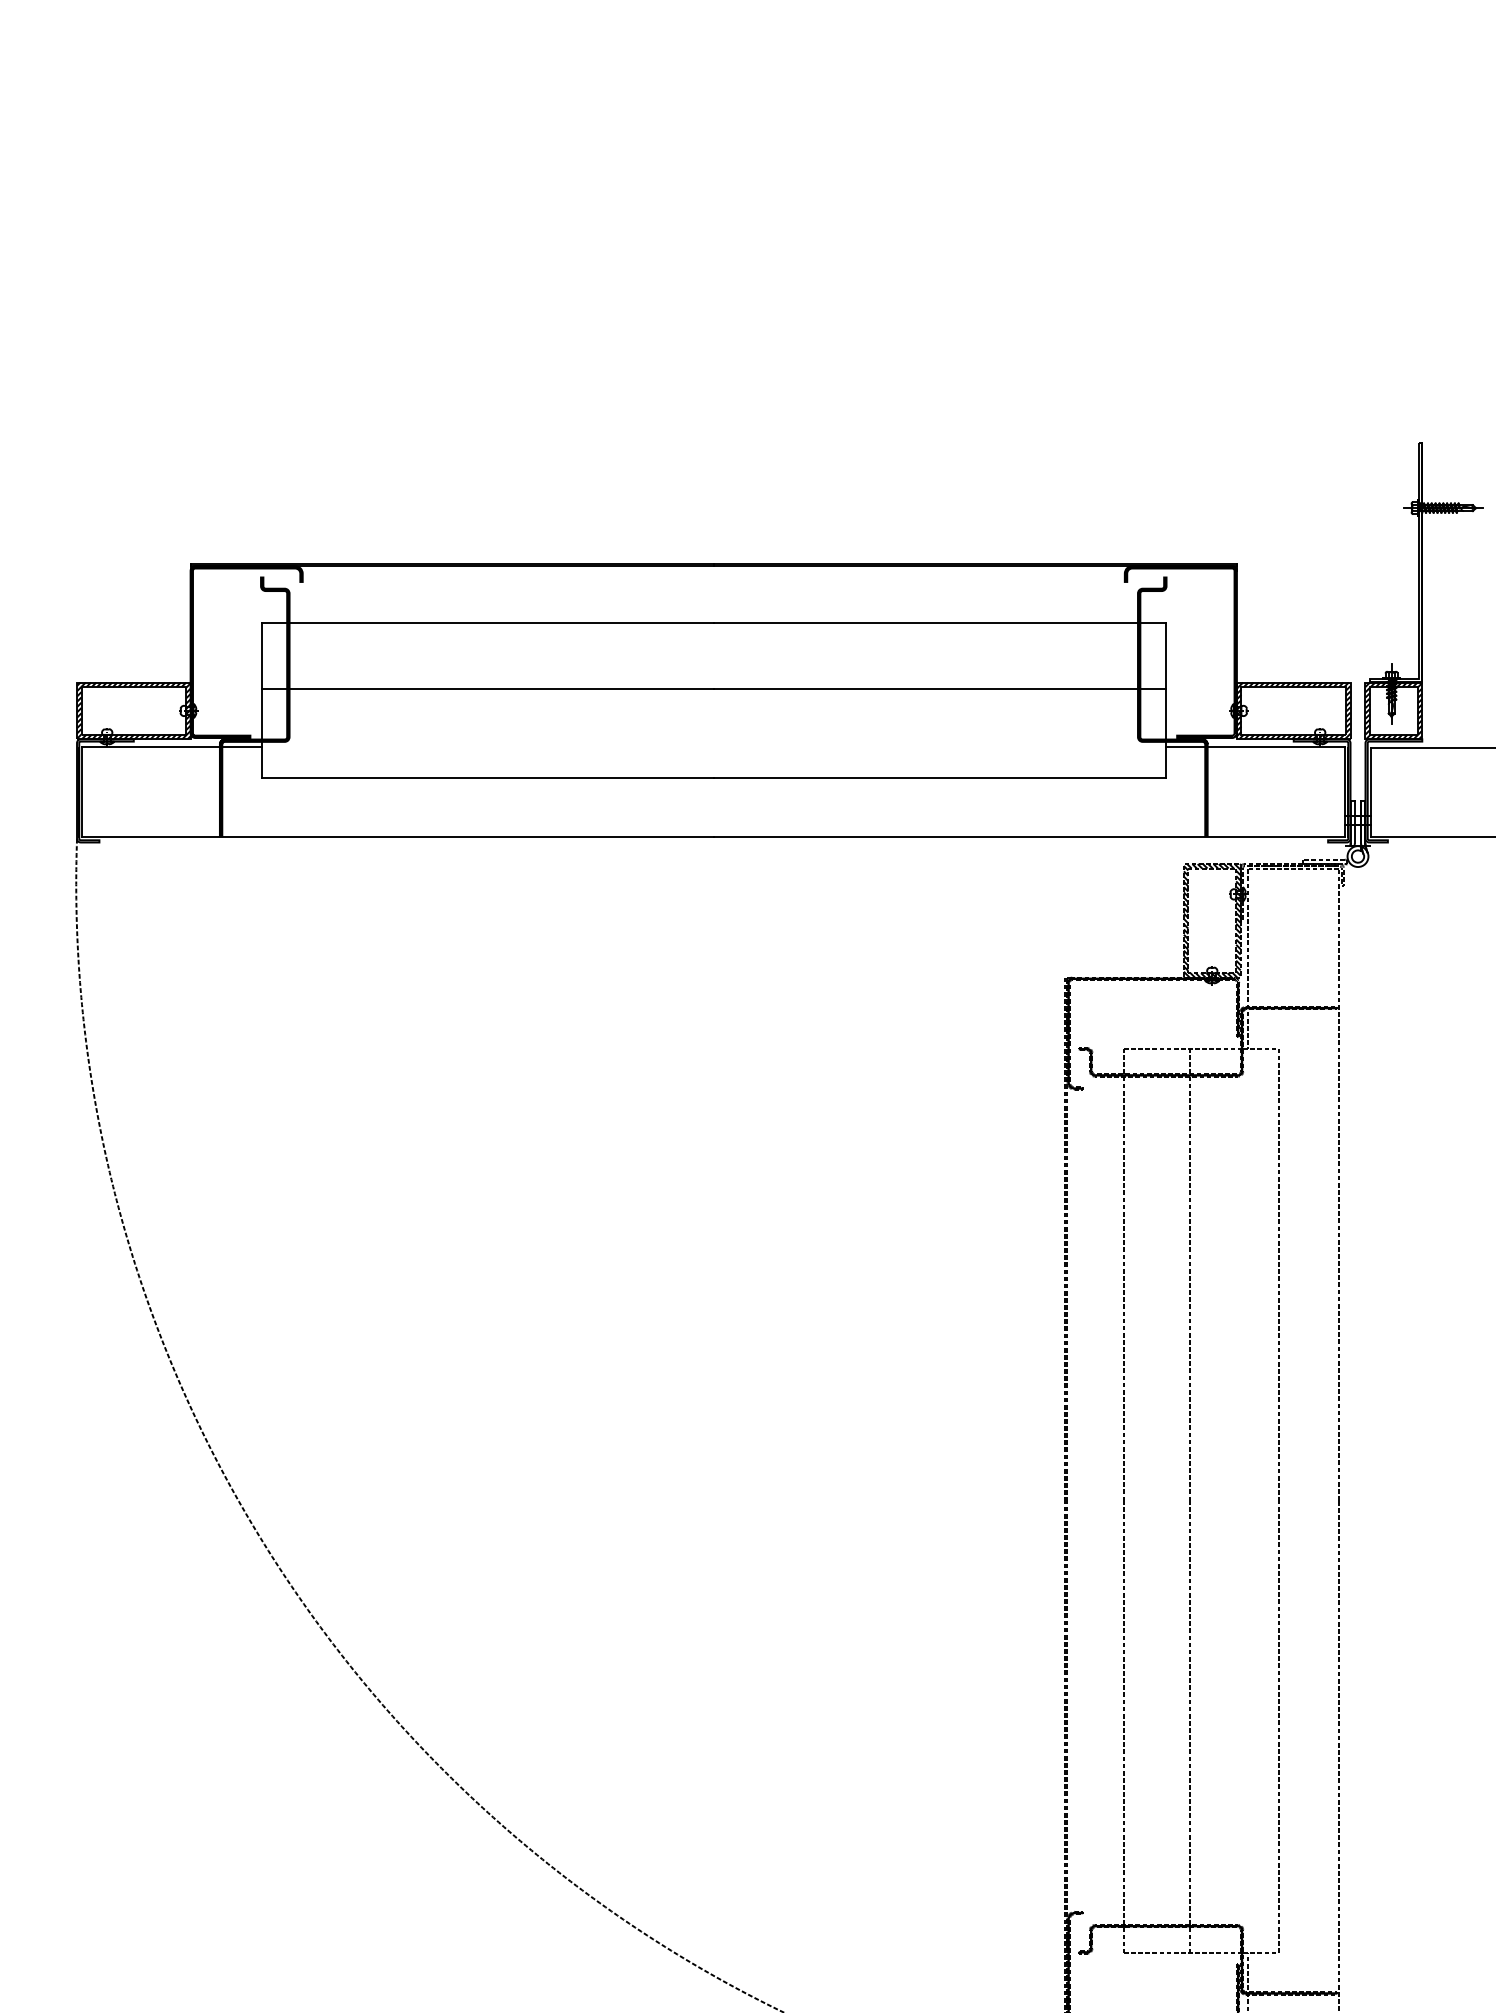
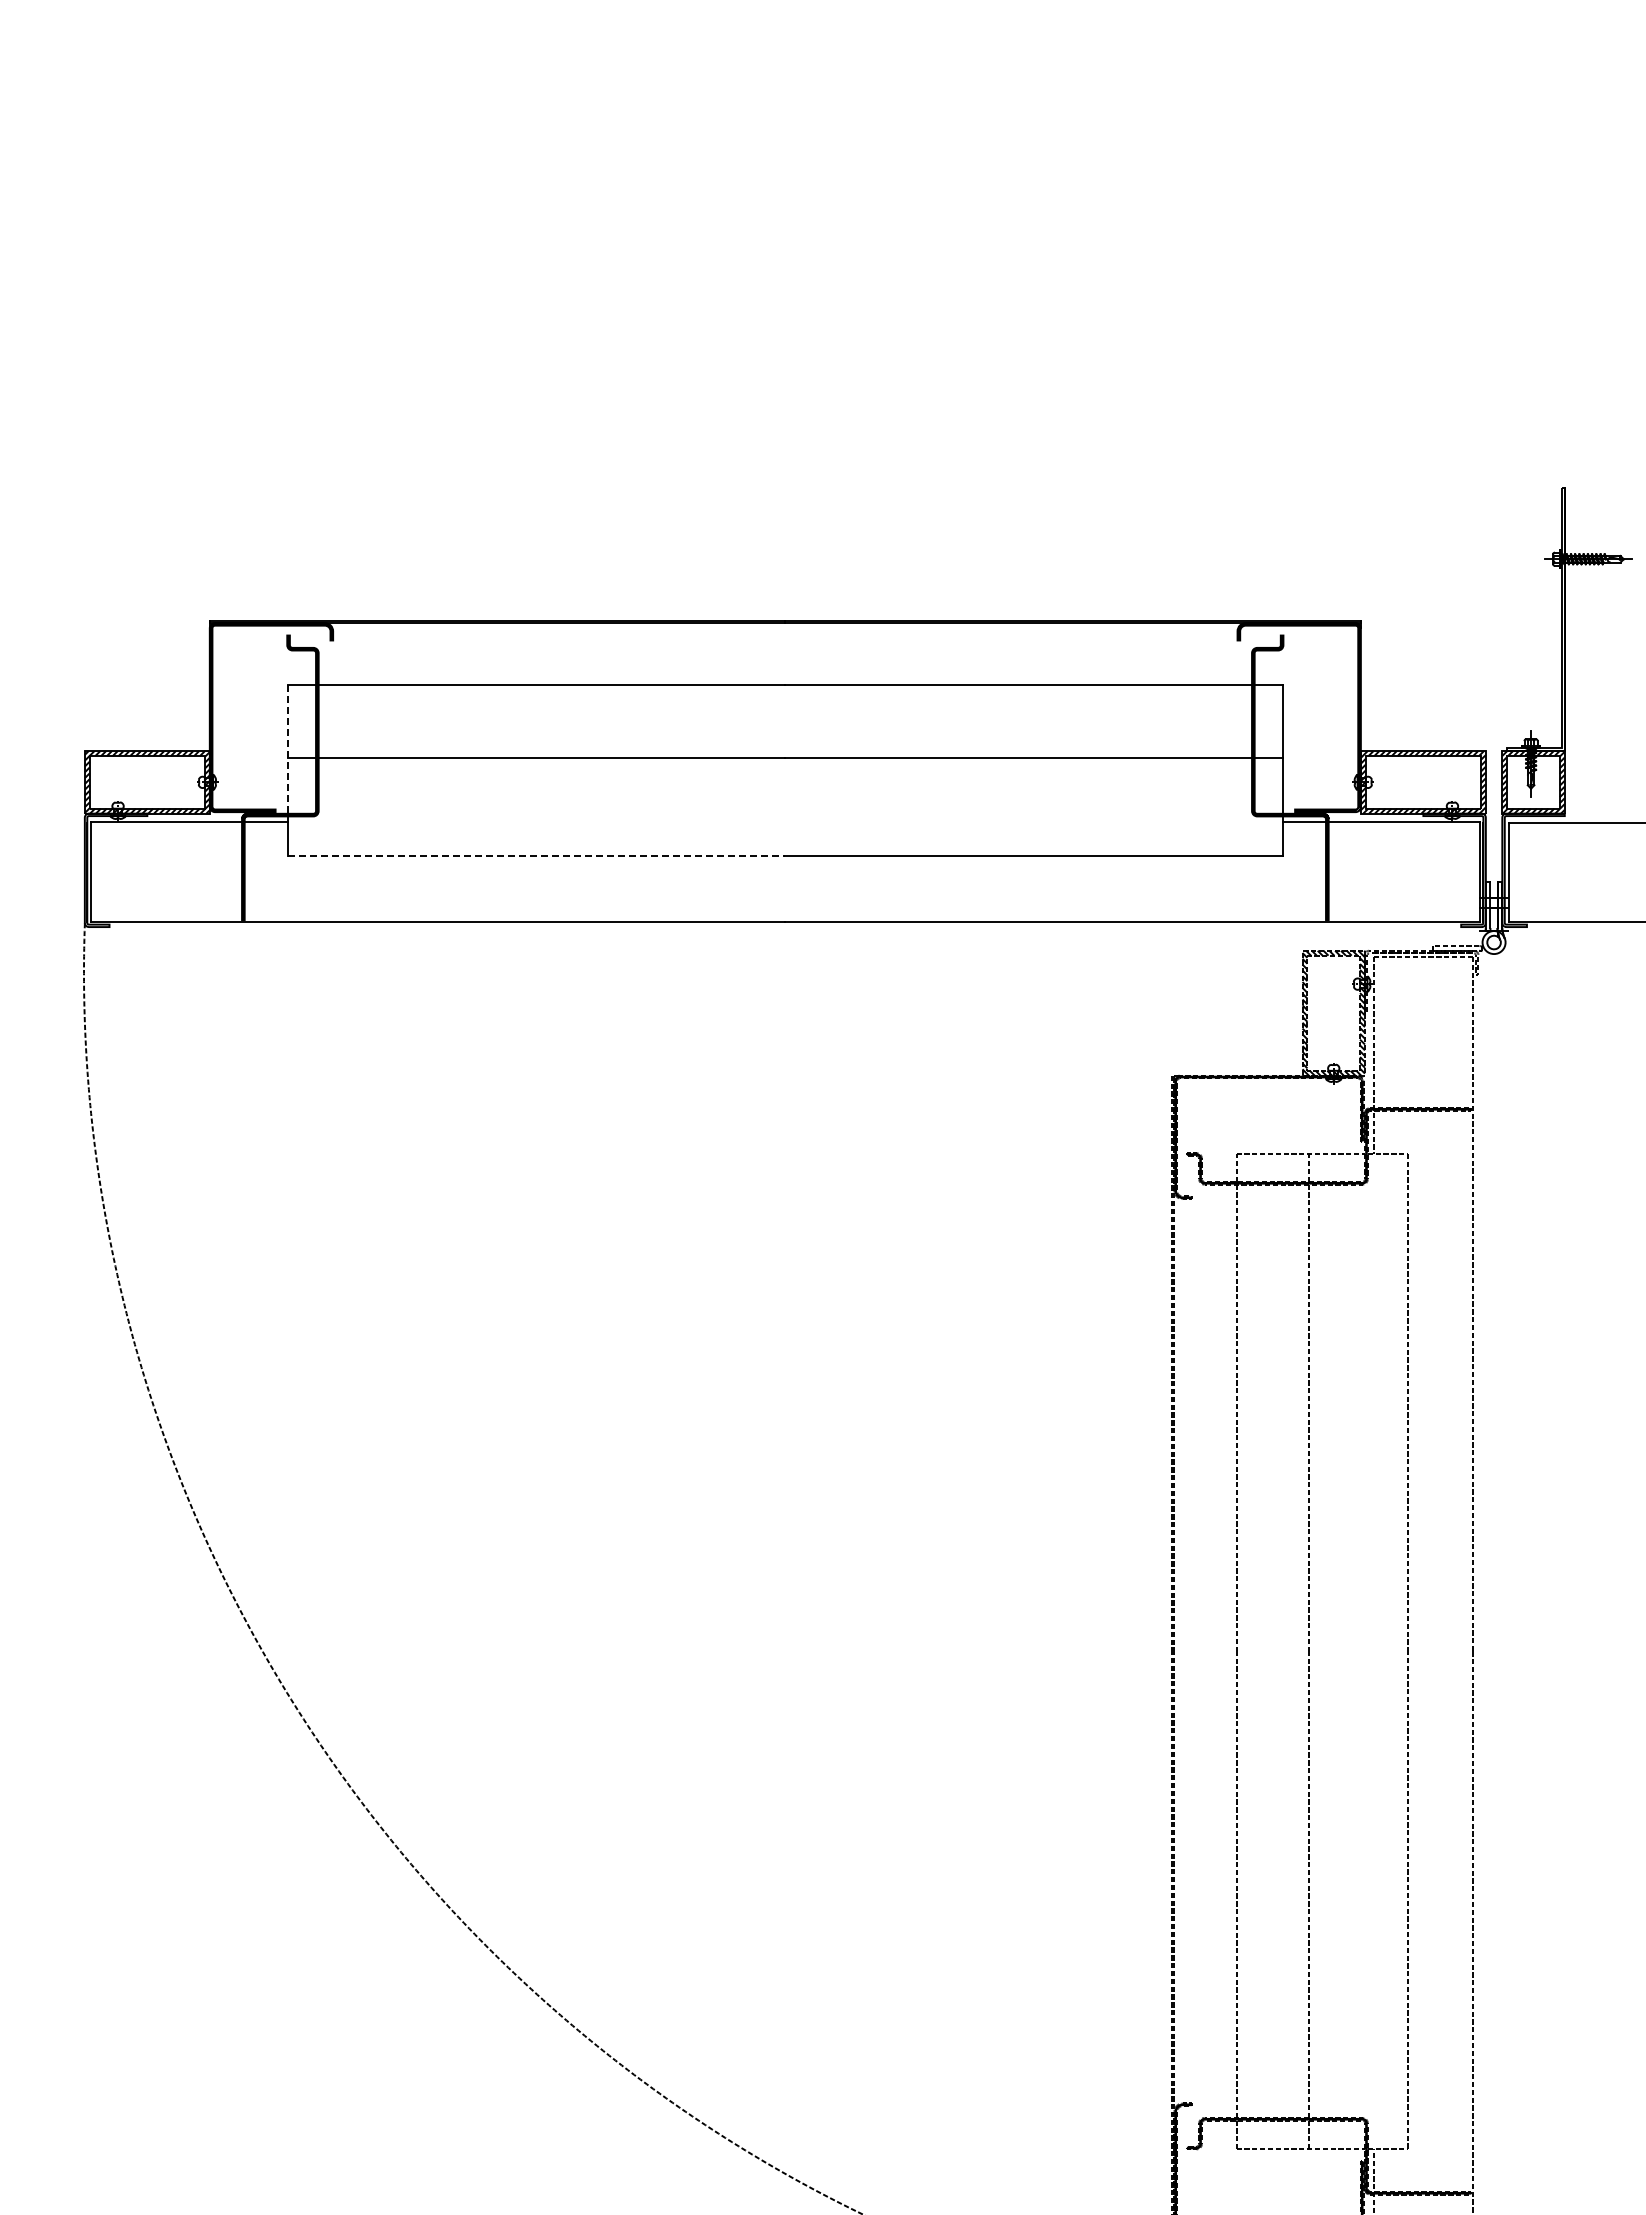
line: (261, 681) -> (287, 750), solid -> dashed
line: (487, 778) -> (536, 856), solid -> dashed

